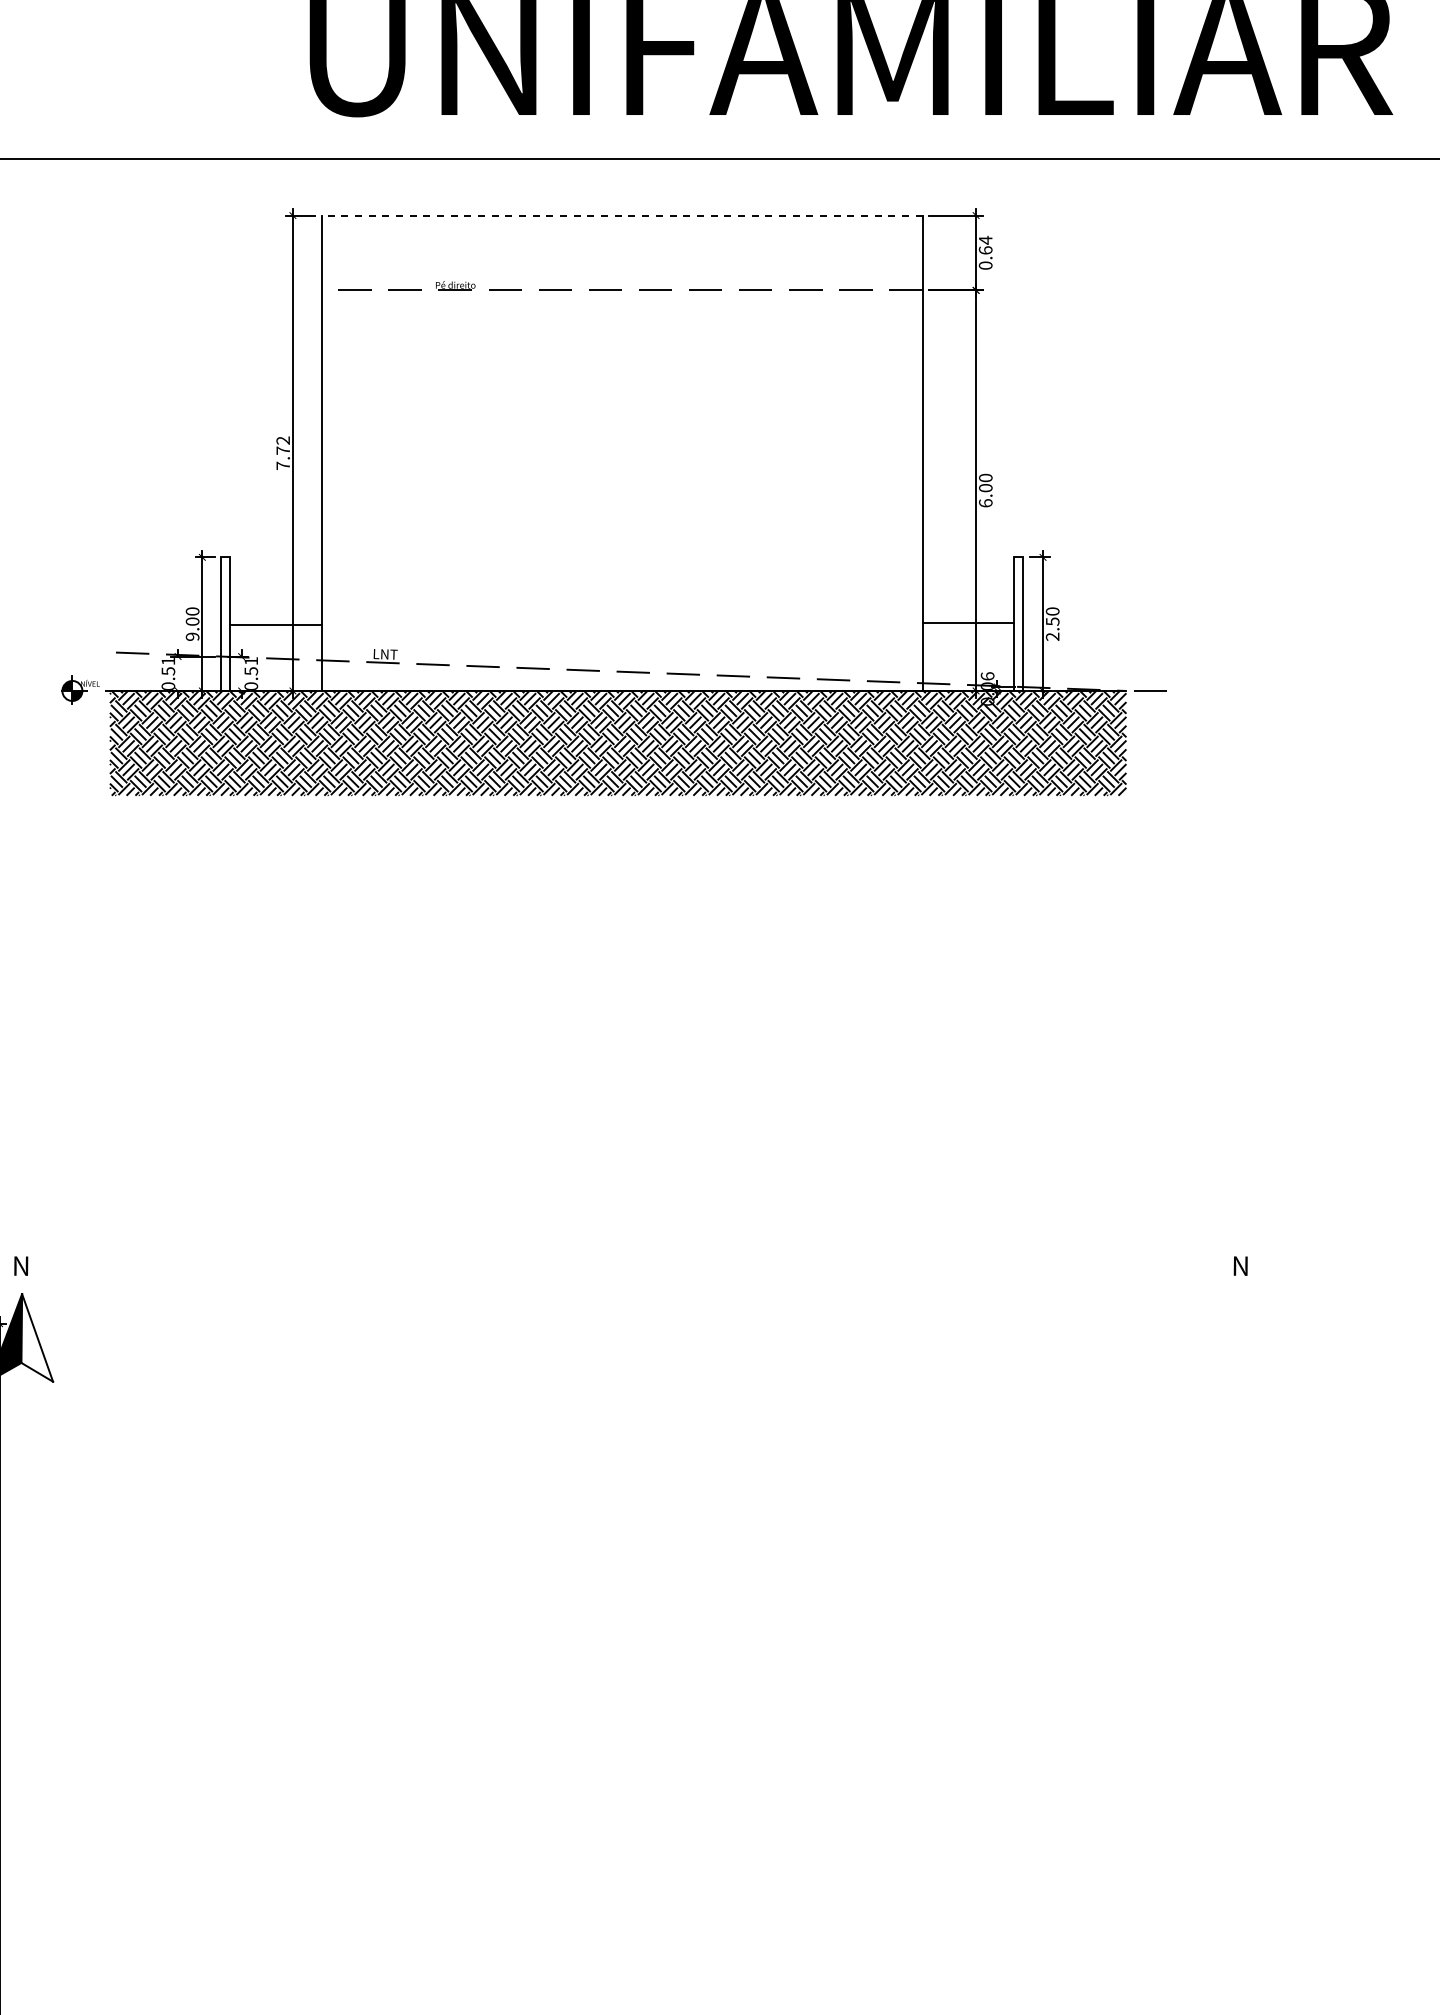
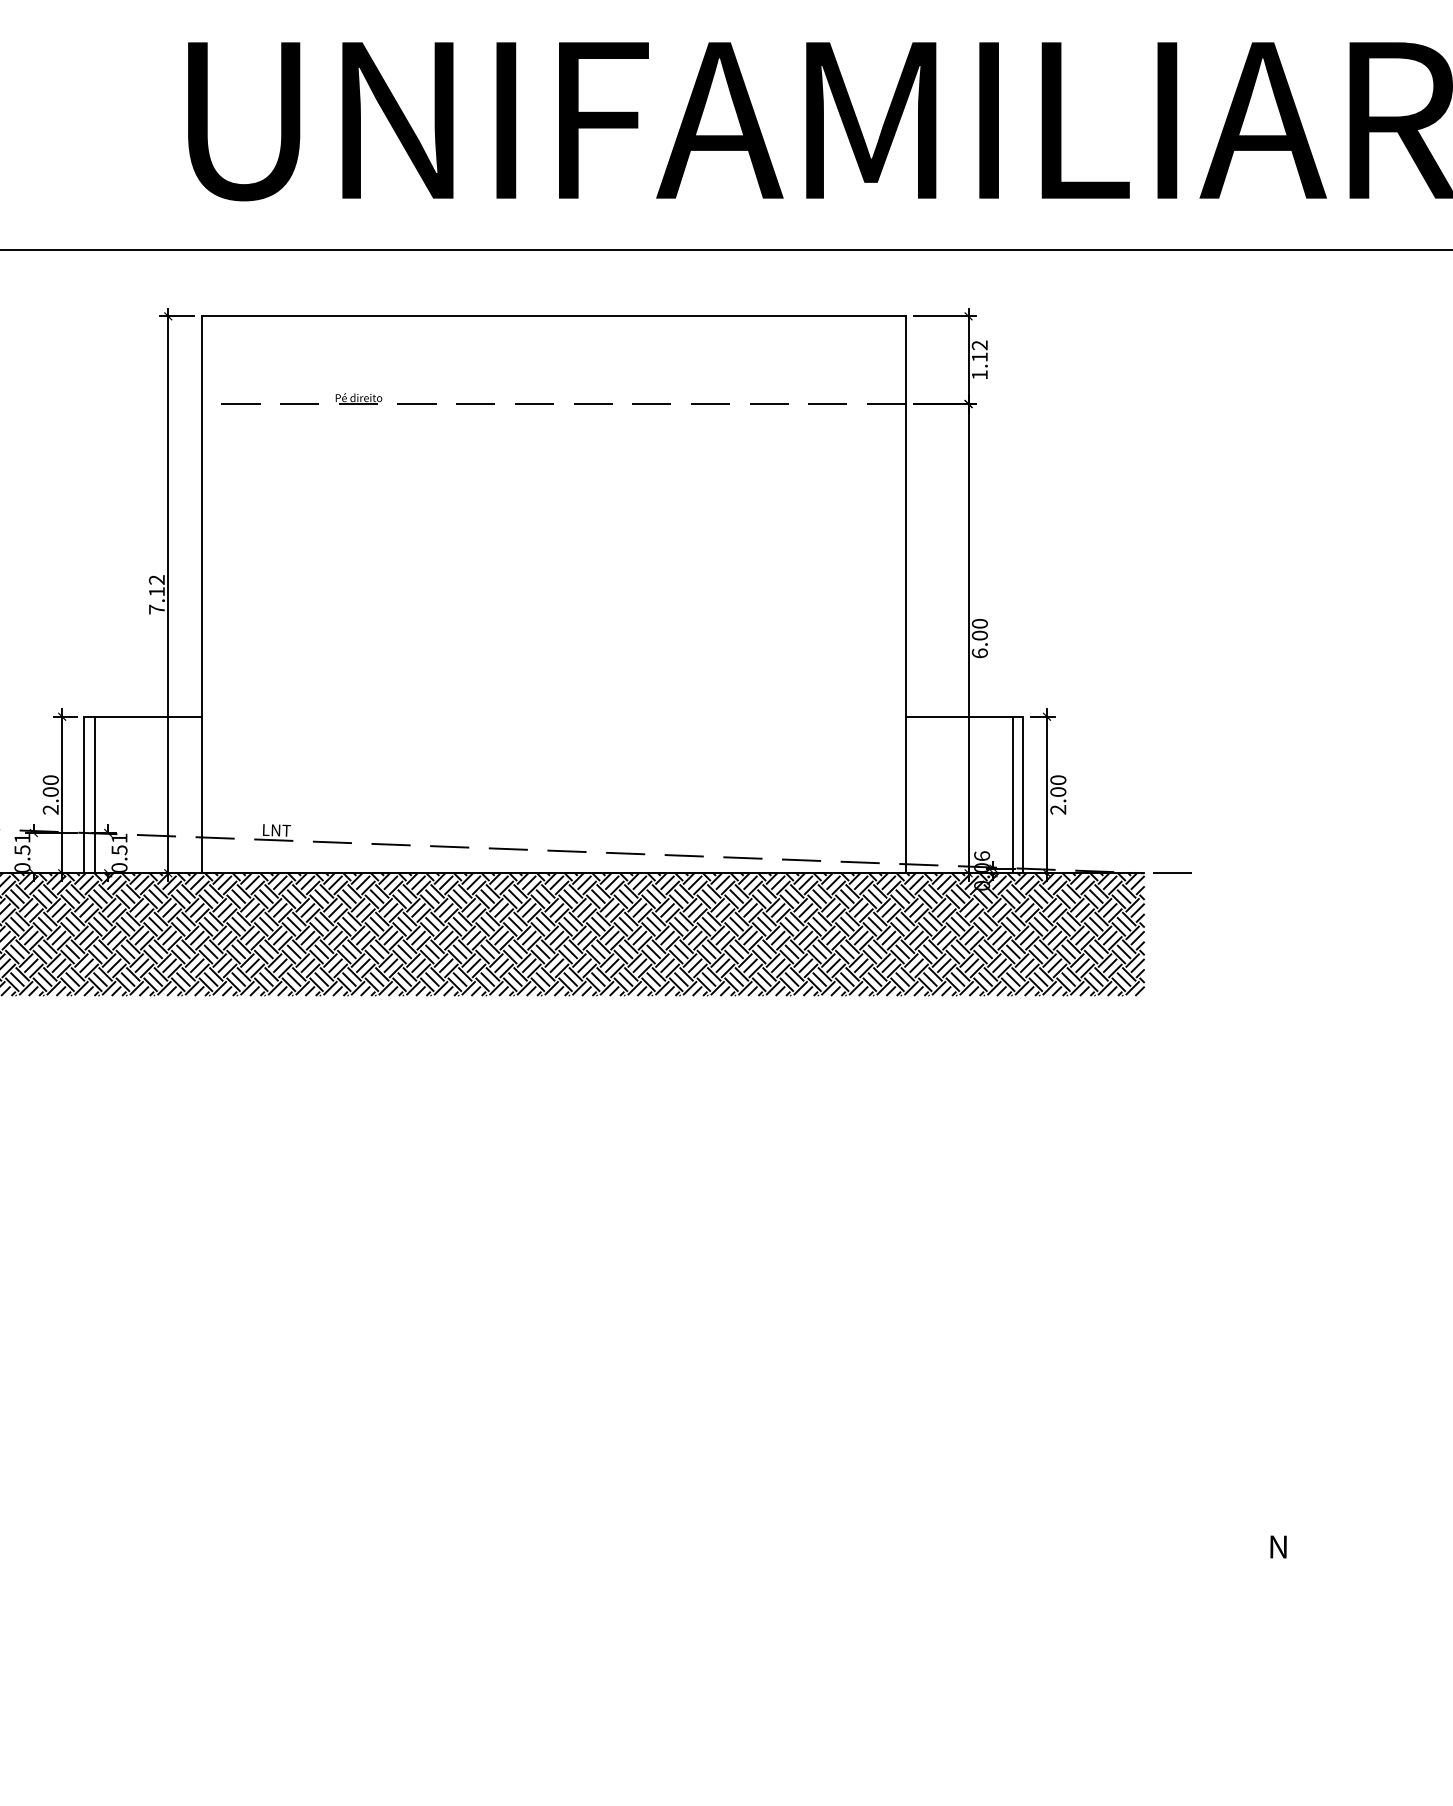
line: (622, 215) -> (554, 316), dashed -> solid
text: (985, 252) -> (979, 359), 0.64 -> 1.12
text: (282, 450) -> (156, 591), 7.72 -> 7.12
text: (1052, 621) -> (1058, 791), 2.50 -> 2.00
line: (968, 623) -> (959, 716), moved
line: (275, 625) -> (147, 716), moved
text: (192, 636) -> (50, 809), 9.00 -> 2.00

